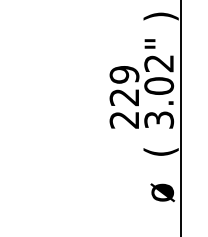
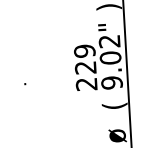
text: (158, 120) -> (111, 83), 3.02" -> 9.02"

